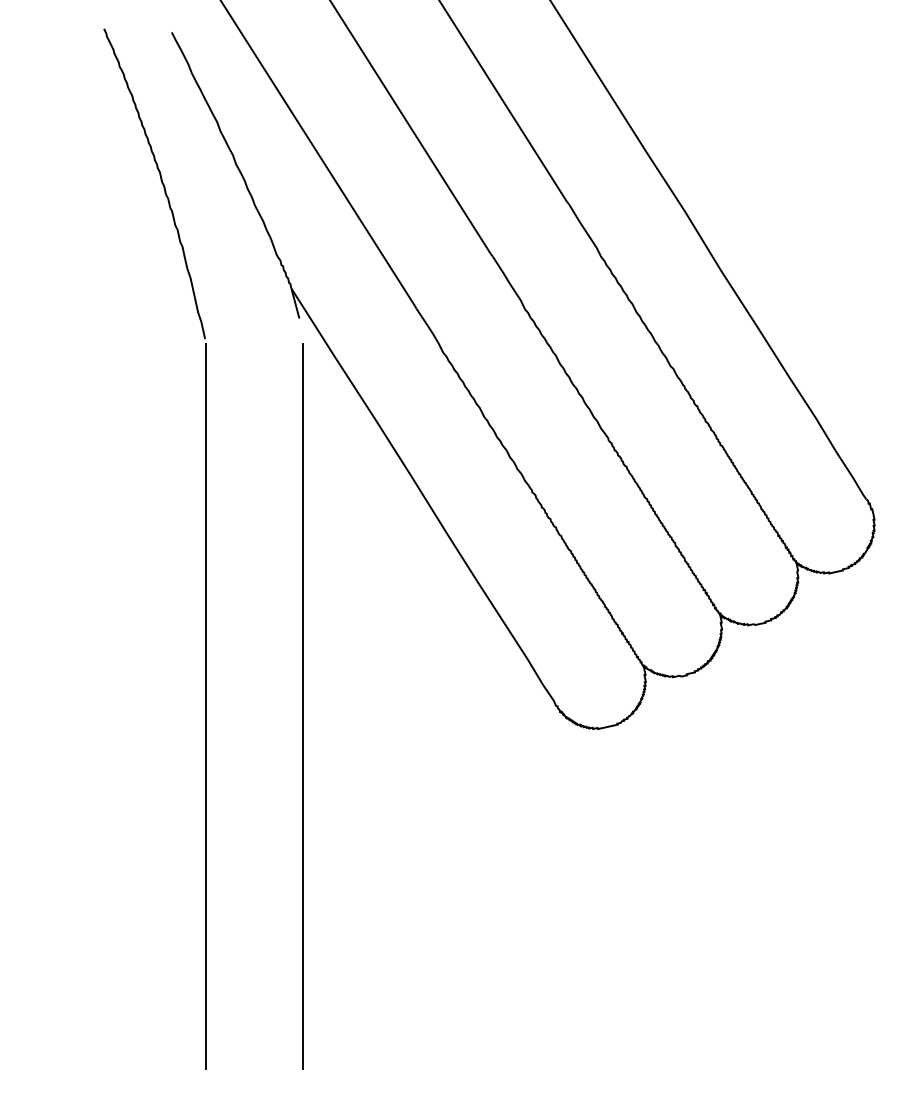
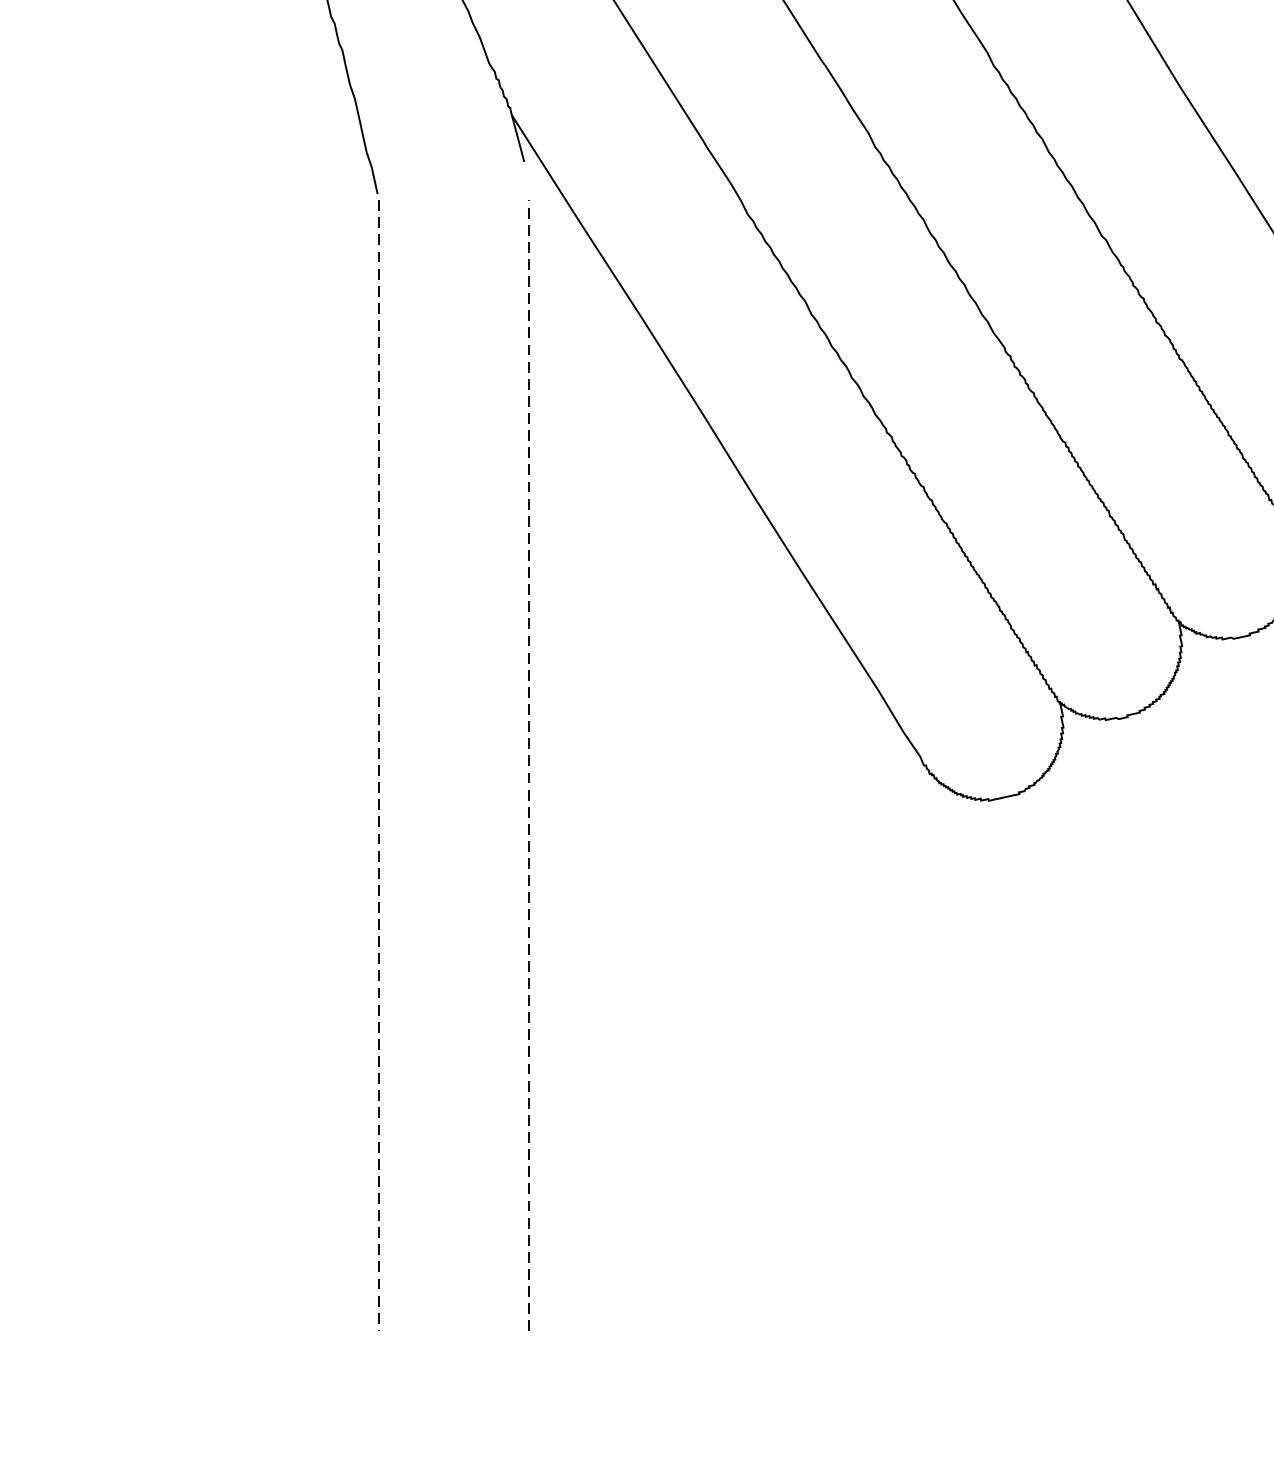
line: (302, 706) -> (529, 765), solid -> dashed
line: (206, 707) -> (379, 767), solid -> dashed

